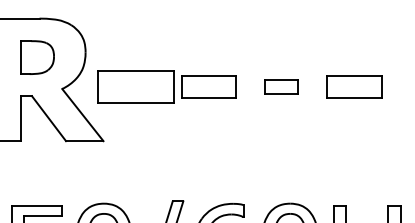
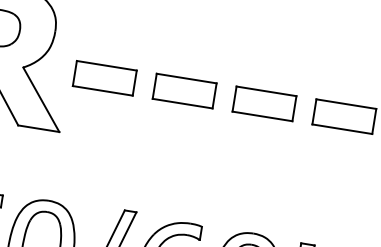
part: (135, 86) -> (104, 77), size x0.71
part: (281, 86) -> (264, 103), size x1.67

